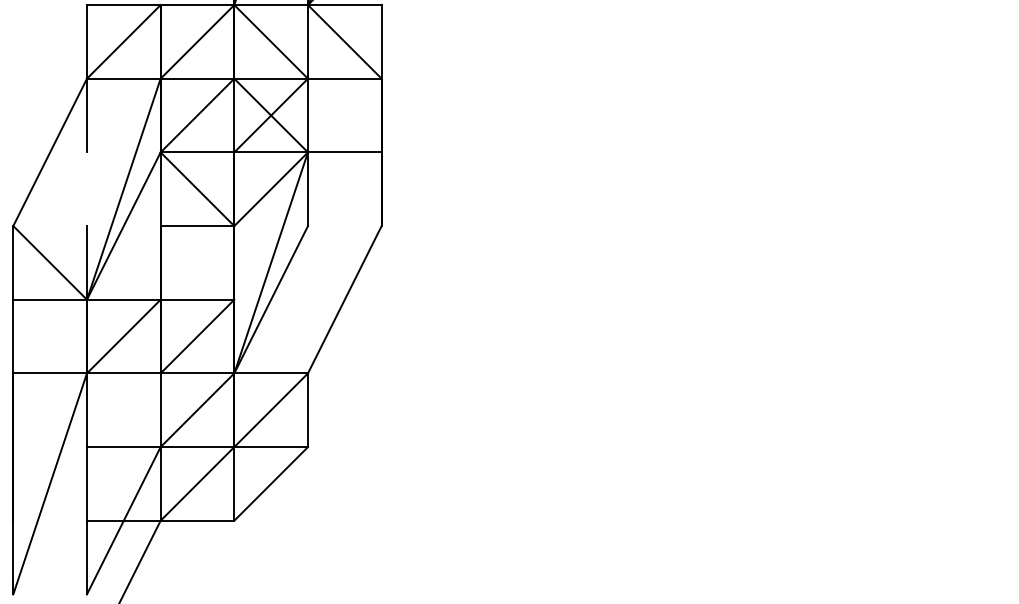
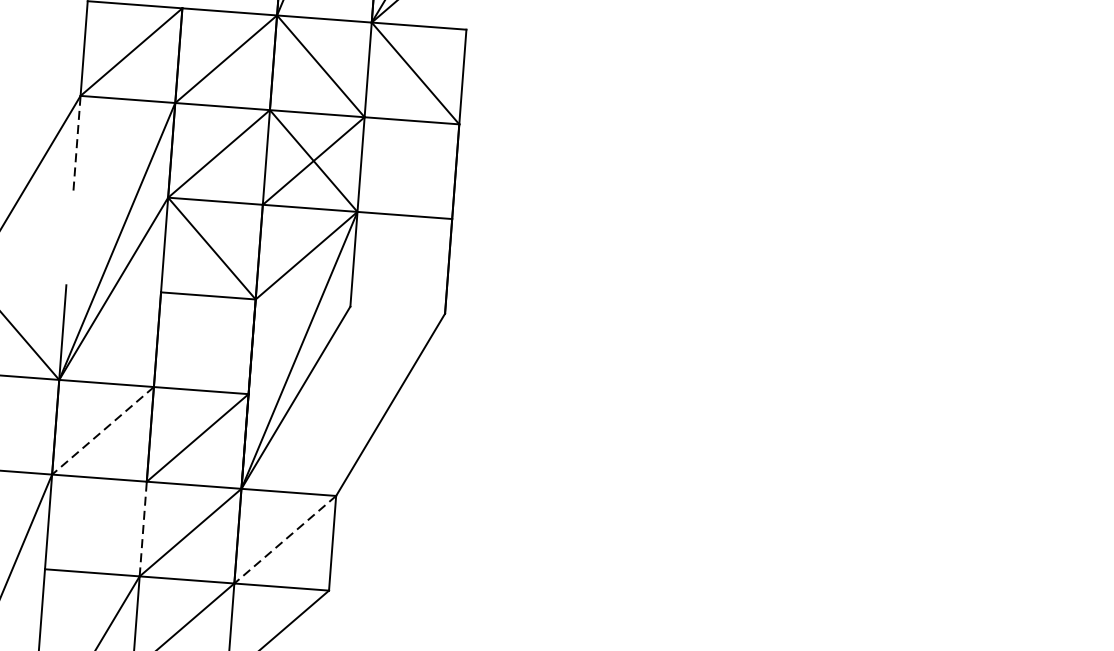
line: (87, 115) -> (77, 143), solid -> dashed
line: (123, 336) -> (102, 430), solid -> dashed
line: (160, 410) -> (143, 529), solid -> dashed
line: (270, 410) -> (284, 540), solid -> dashed

